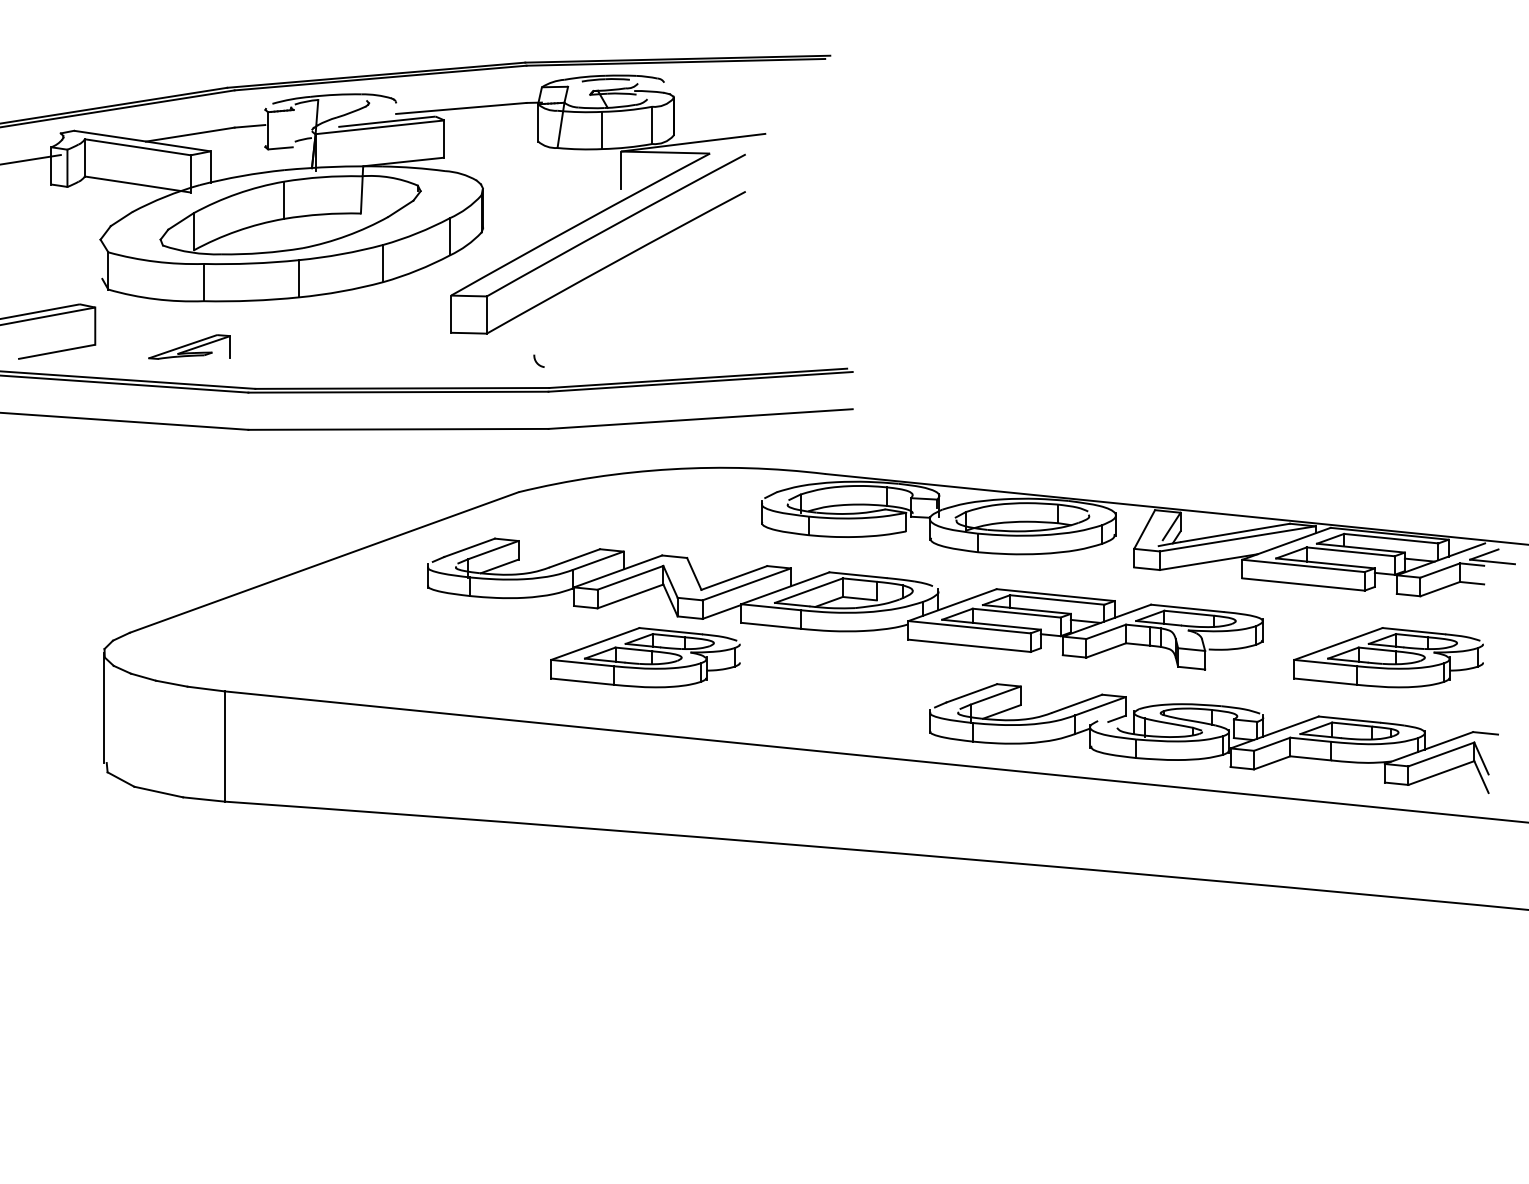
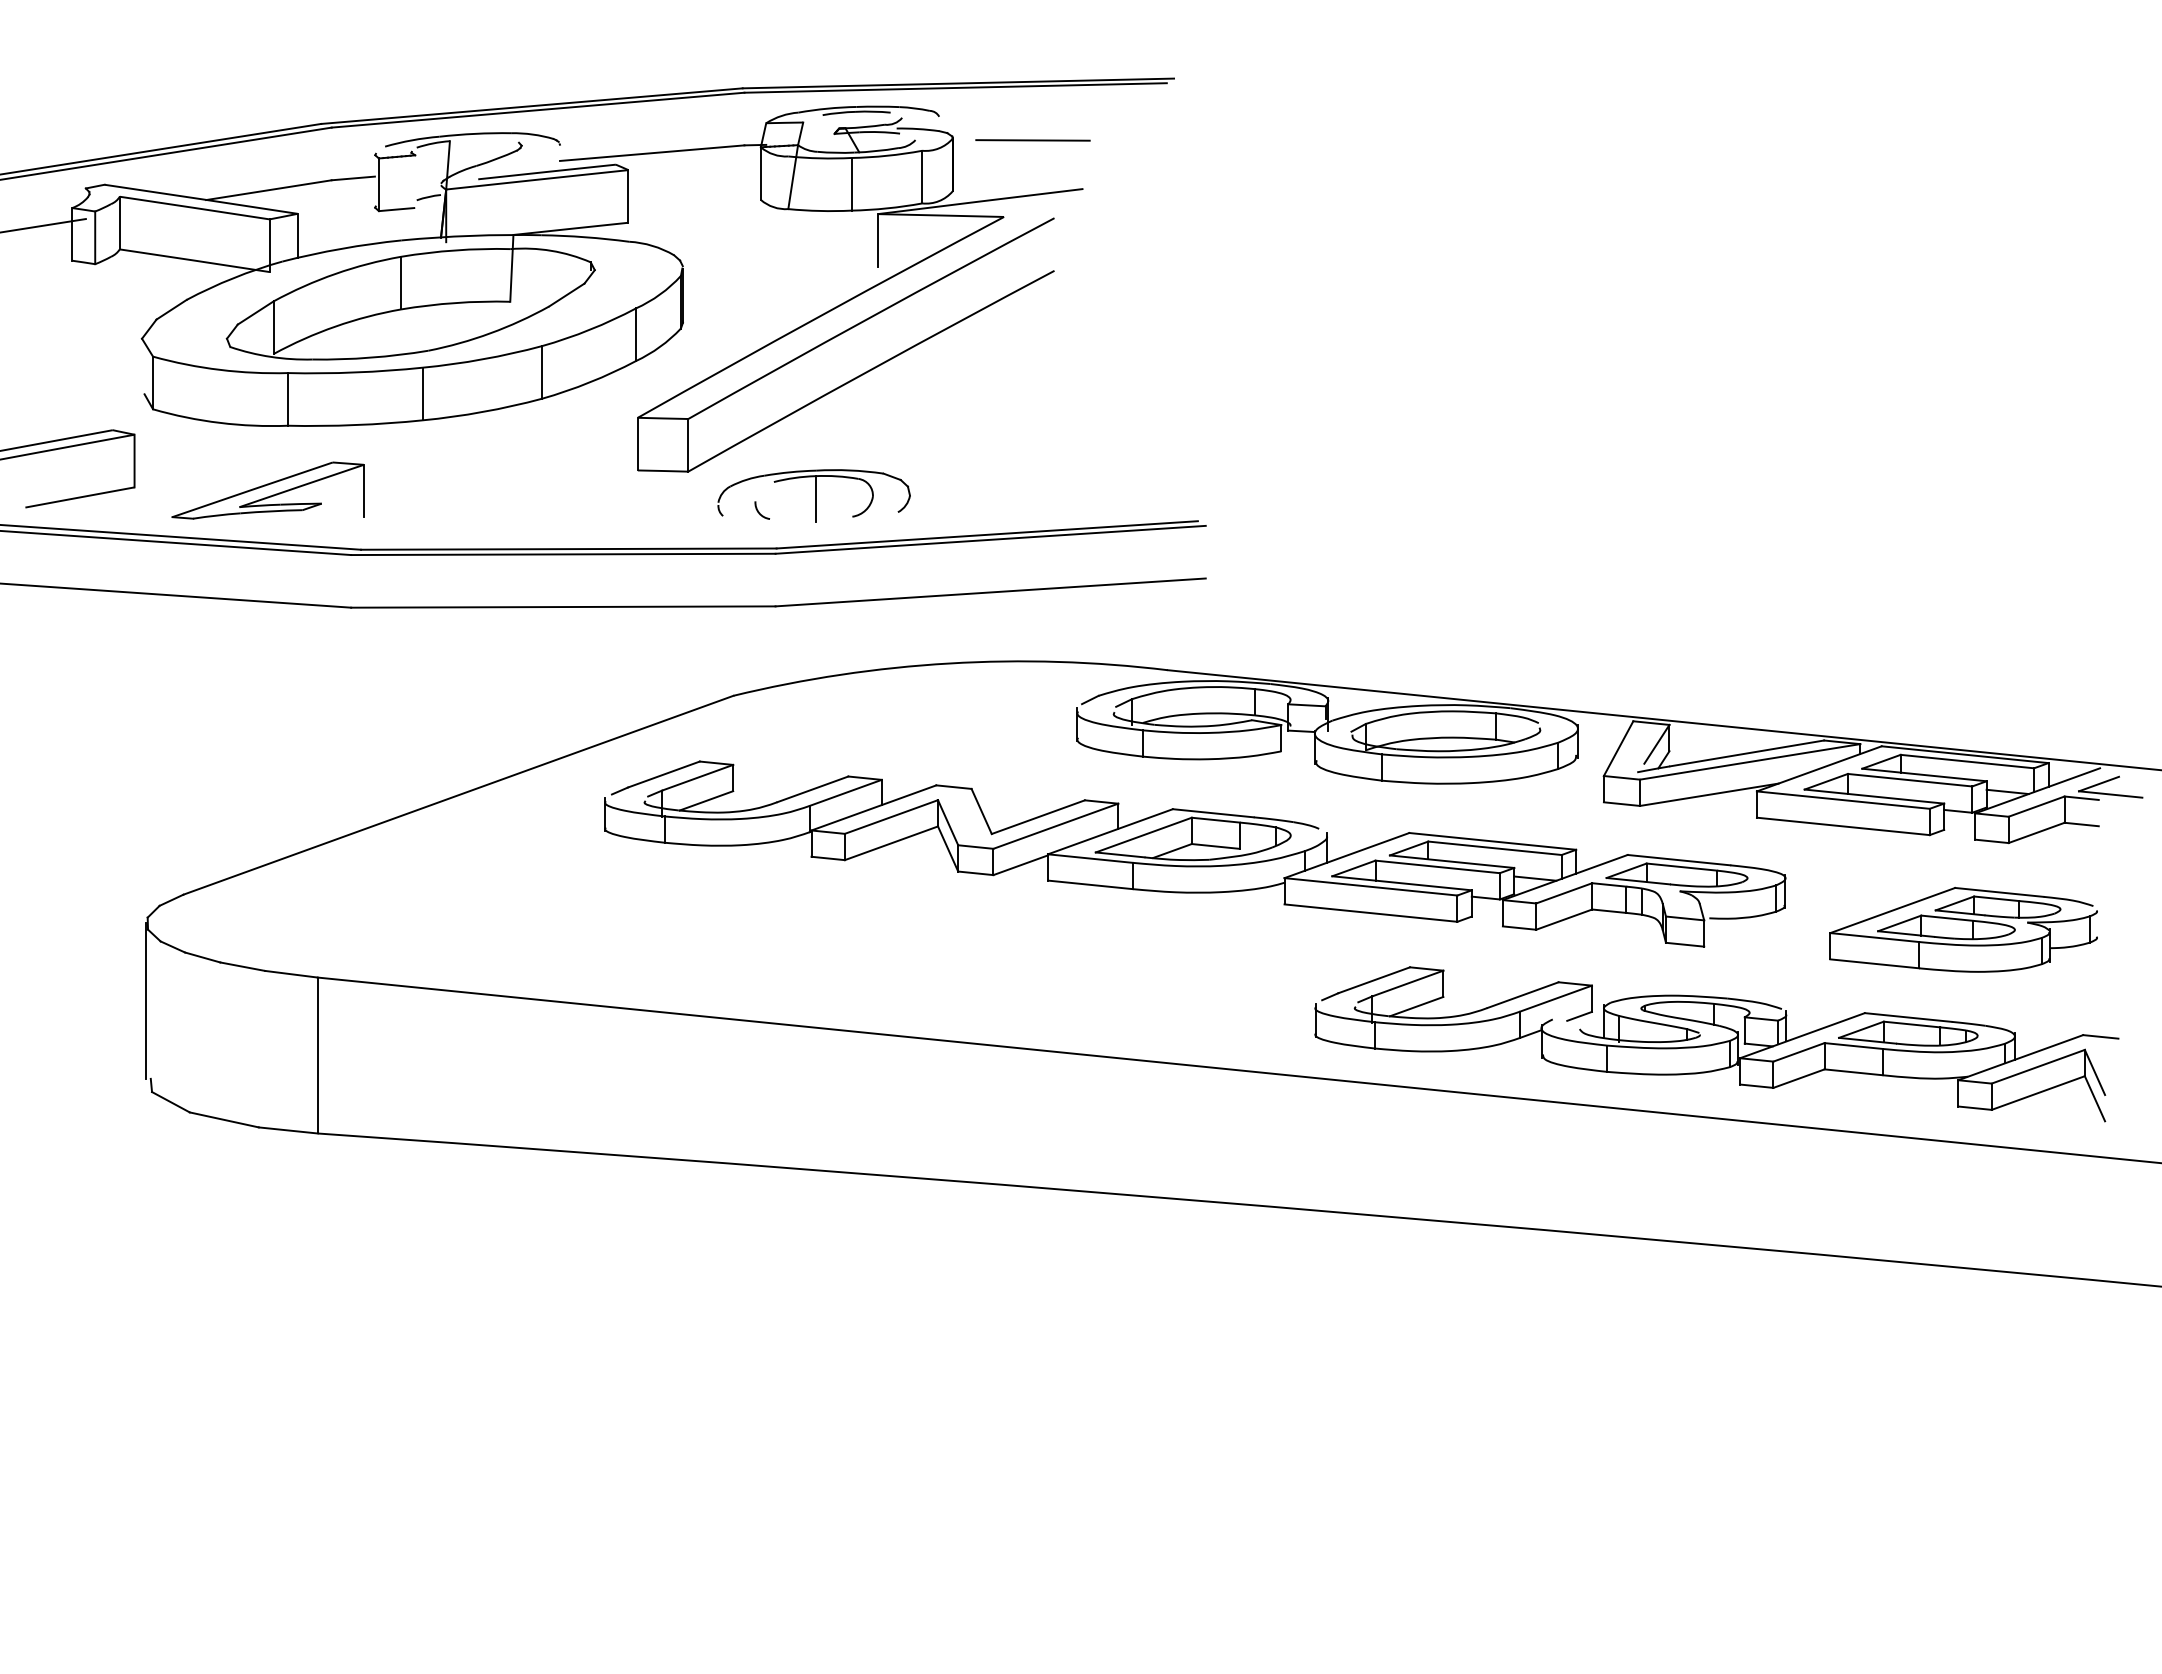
line: (730, 99) -> (1032, 140), added
part: (189, 346) -> (267, 490), size x1.67
part: (575, 350) -> (813, 495), added
part: (645, 657) -> (912, 929), removed

